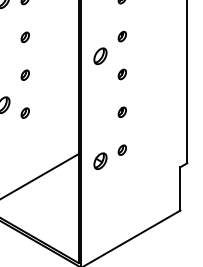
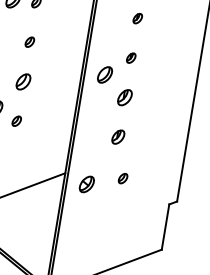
part: (24, 74) -> (22, 80), size x1.6
part: (121, 74) -> (123, 97), size x1.6
part: (121, 112) -> (117, 137), size x1.4
part: (121, 149) -> (122, 177), moved

